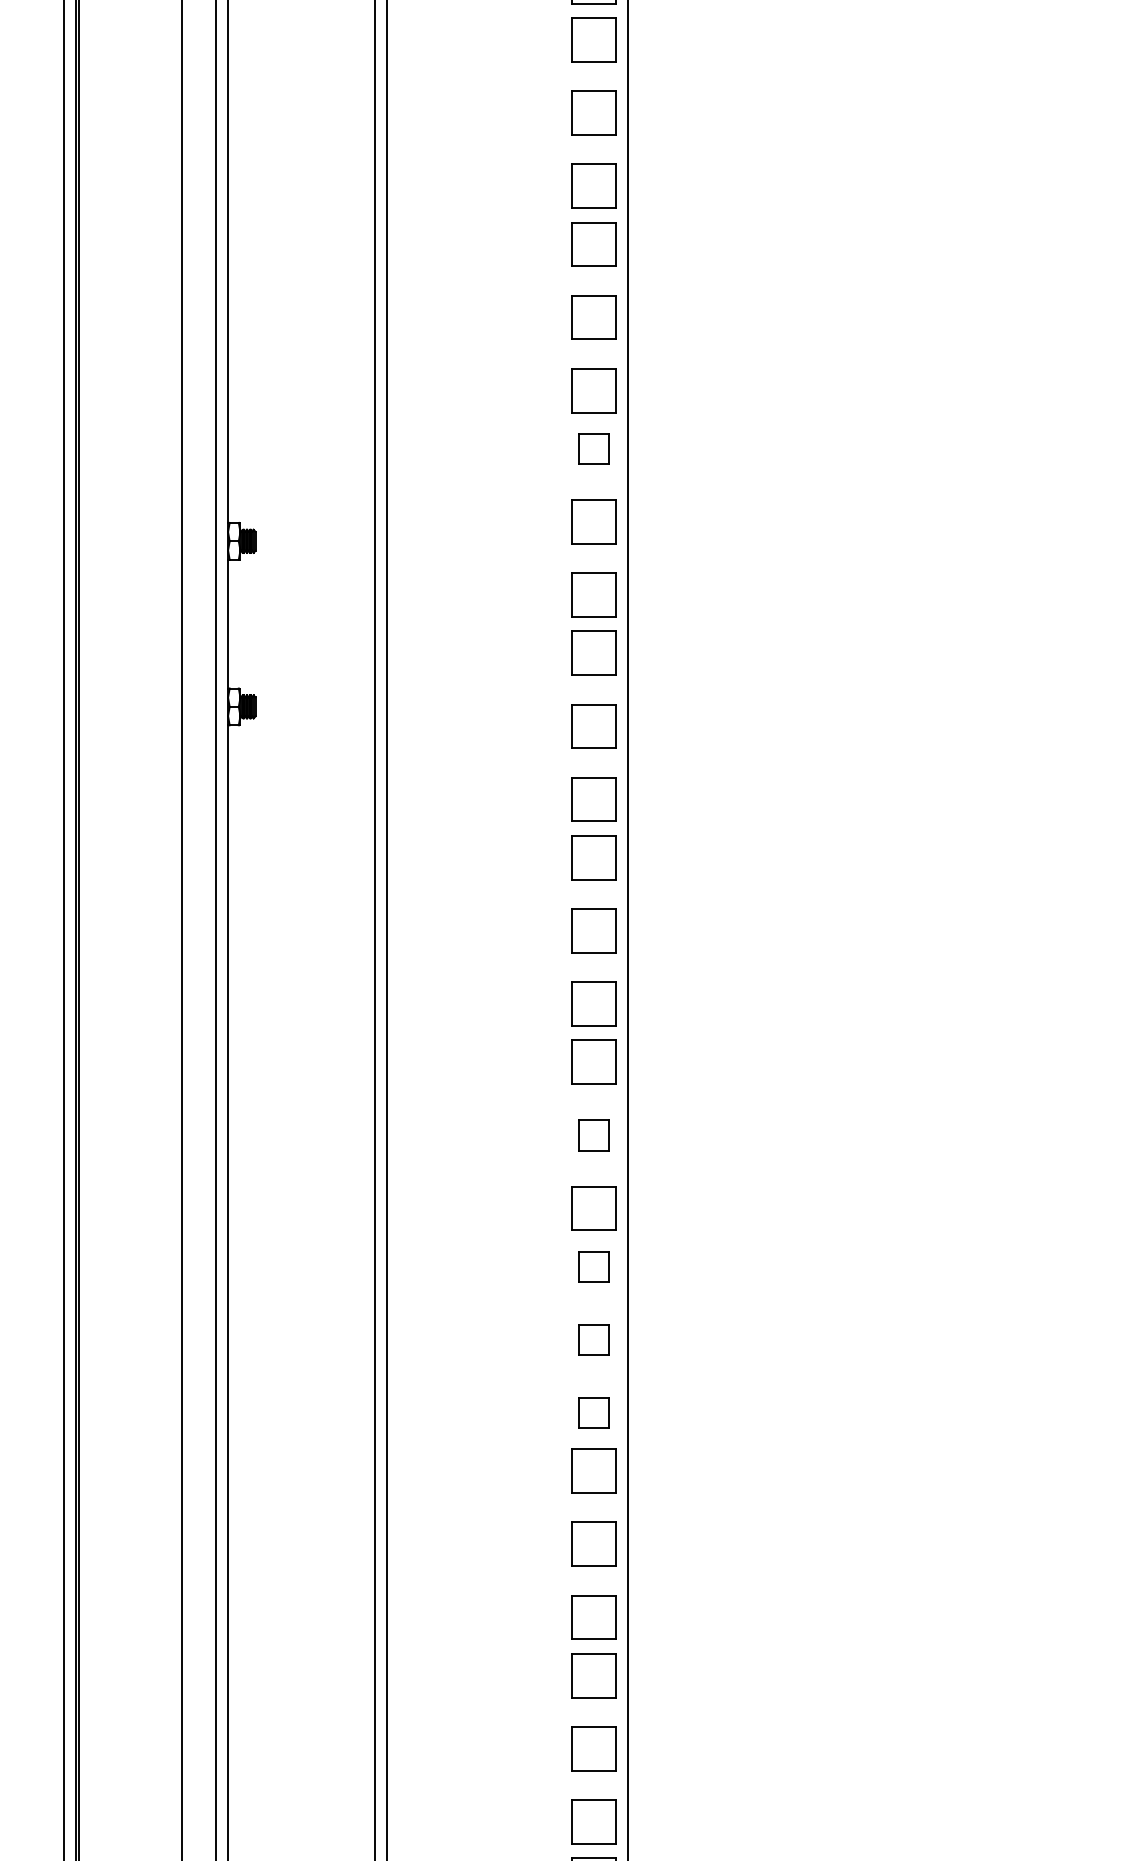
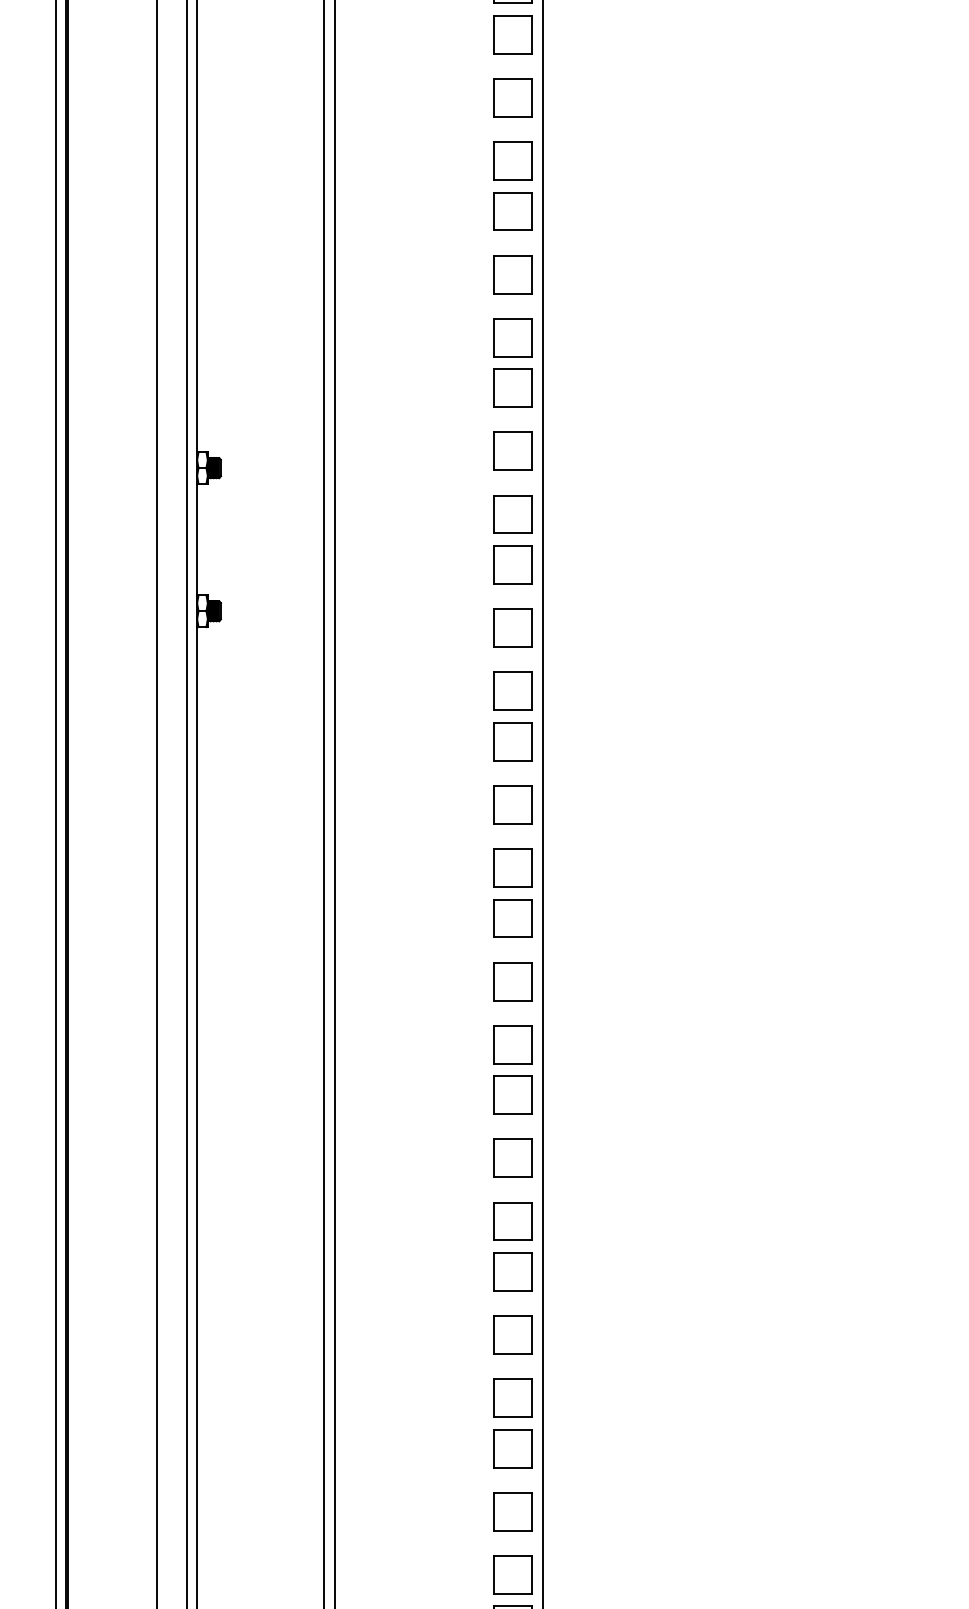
part: (593, 448) -> (513, 387), size x1.43
part: (593, 1135) -> (513, 981), size x1.43
part: (593, 1266) -> (513, 1094), size x1.43
part: (593, 1339) -> (513, 1158), size x1.43
part: (593, 1412) -> (513, 1221), size x1.43

